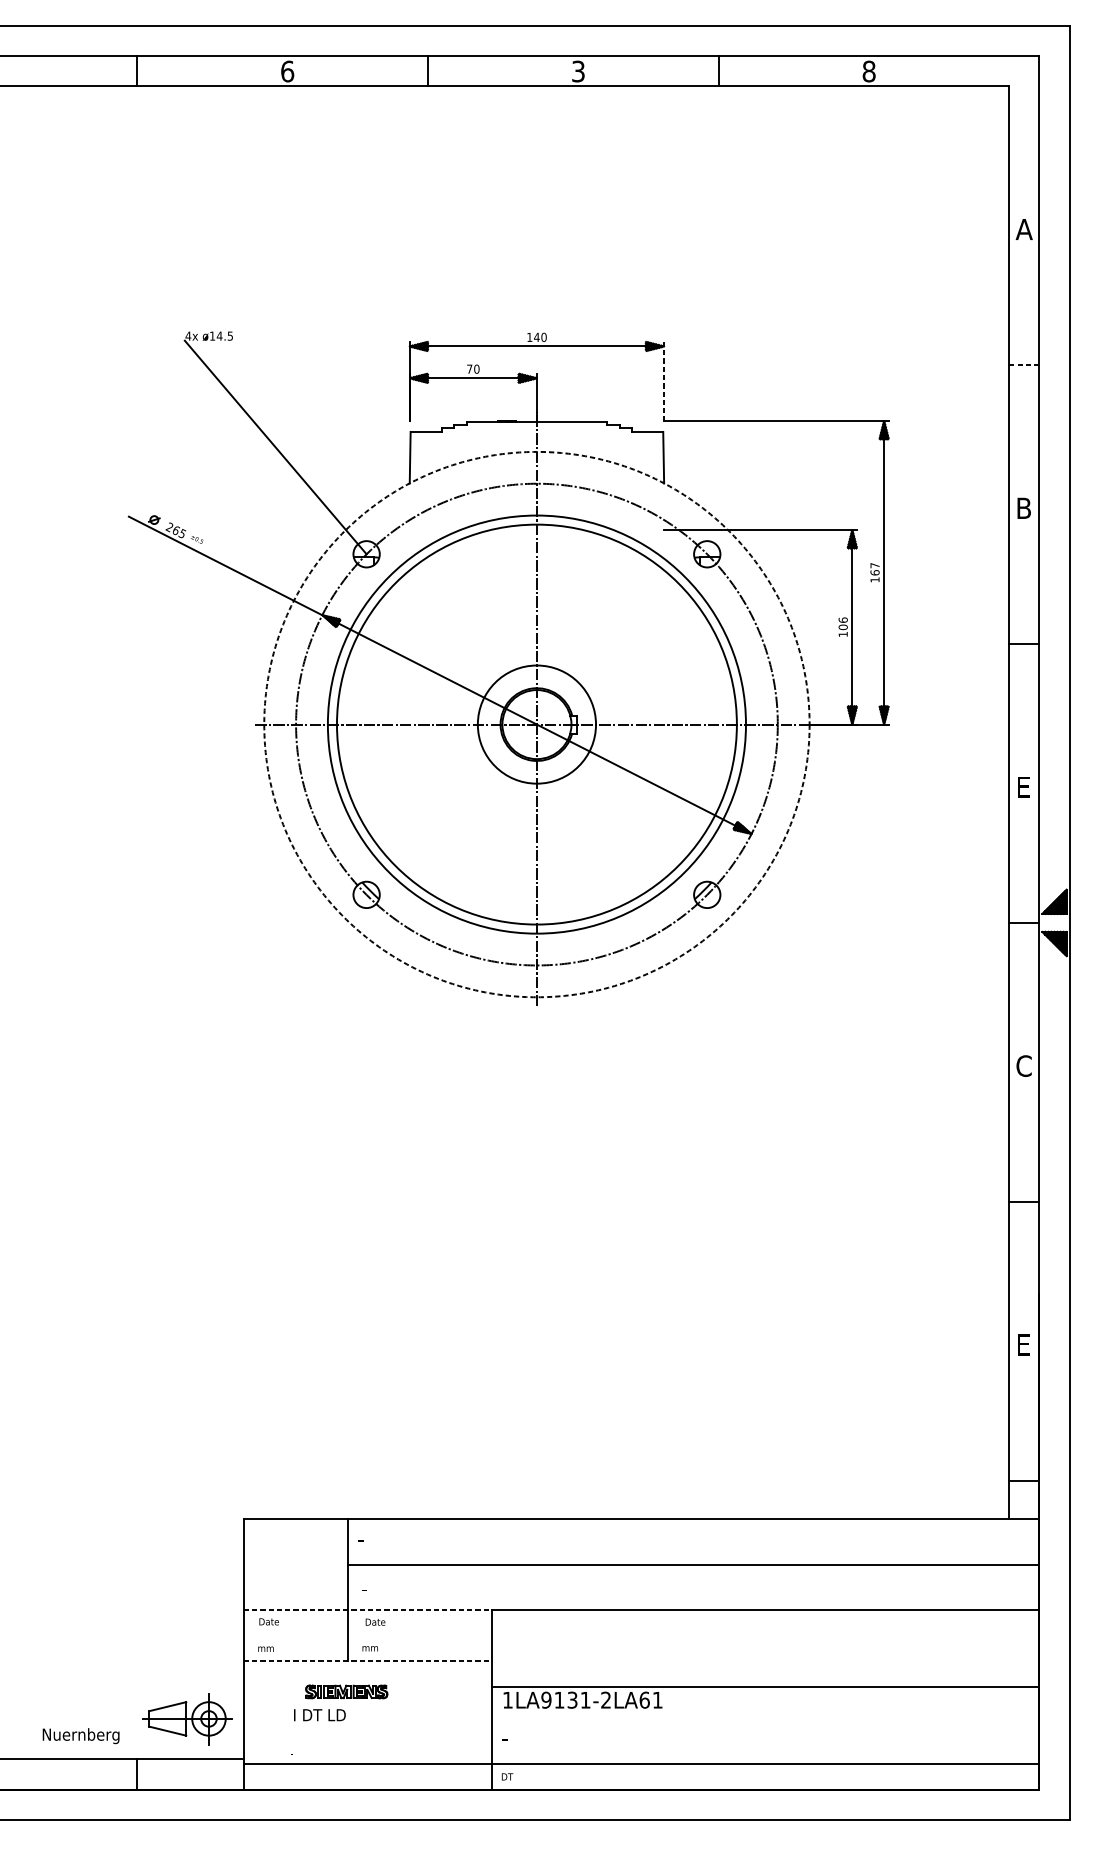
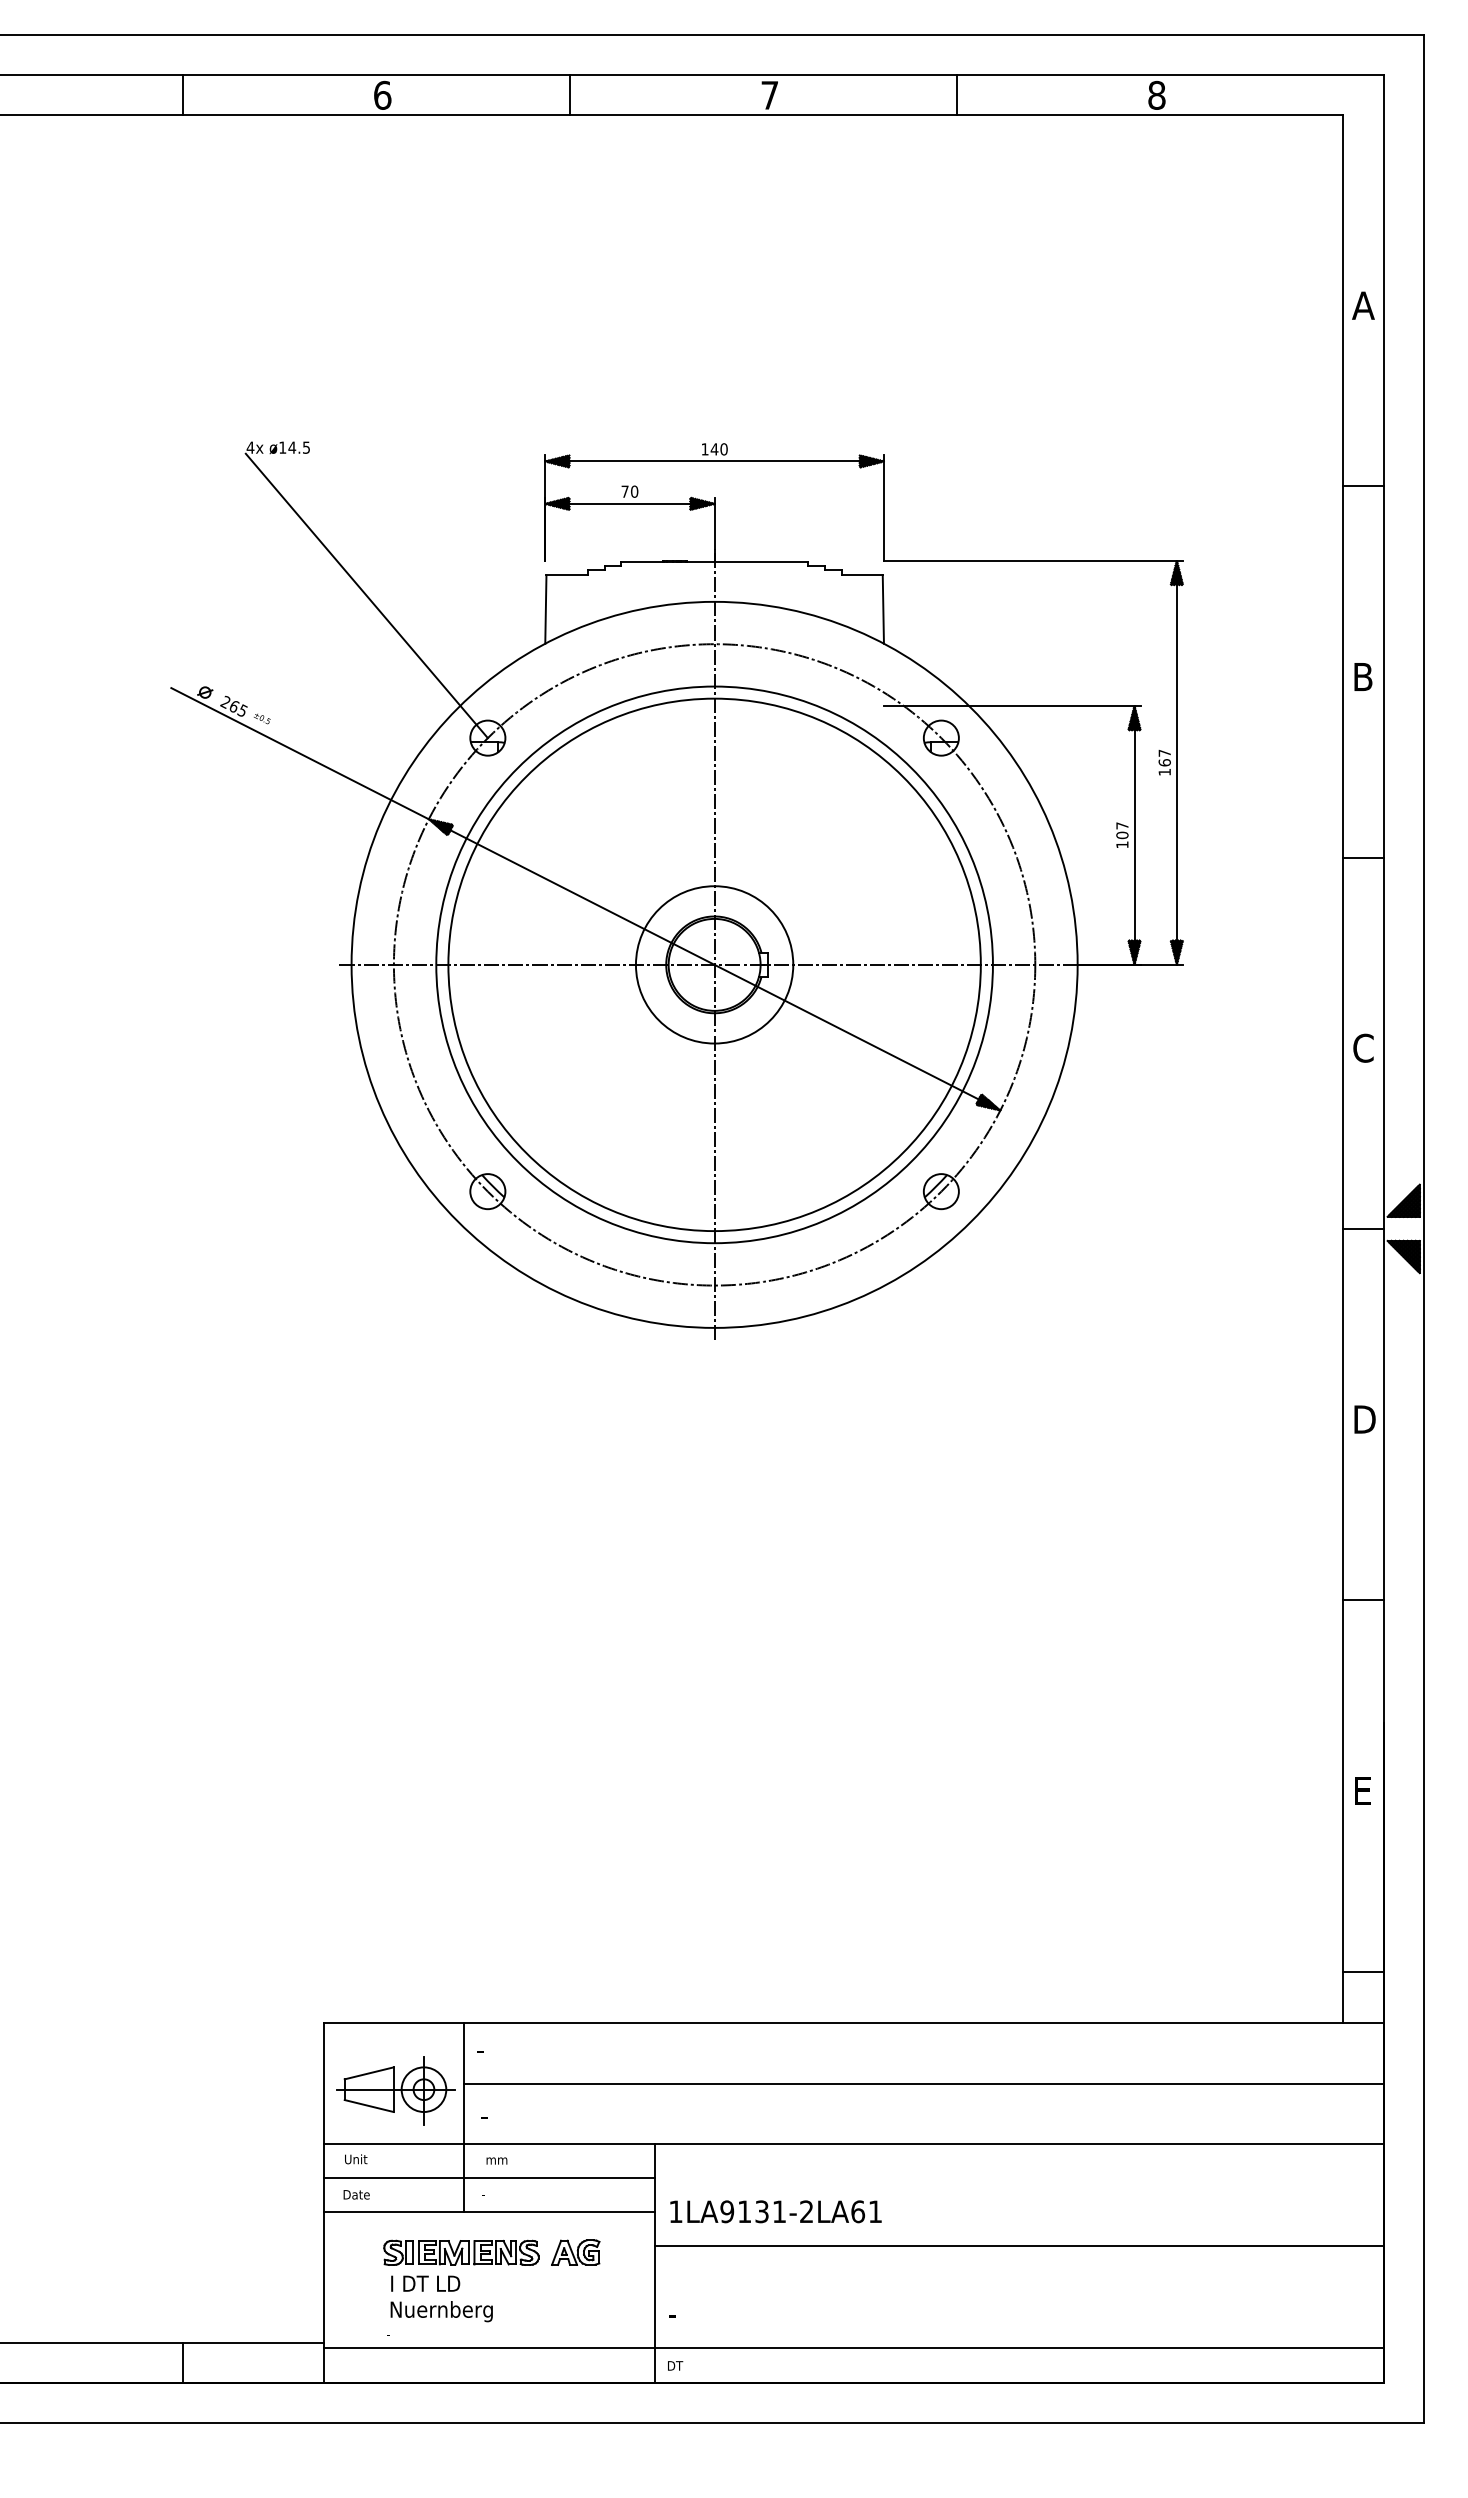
text: (578, 70) -> (769, 94), 3 -> 7
line: (1025, 365) -> (1364, 486), dashed -> solid
line: (664, 381) -> (884, 508), dashed -> solid
text: (843, 619) -> (1122, 825), 106 -> 107
circle: (536, 724) -> (714, 964), dashed -> solid
text: (1024, 786) -> (1363, 1047), E -> C
text: (1025, 1066) -> (1364, 1419), C -> D
line: (368, 1610) -> (490, 2144), dashed -> solid
text: (269, 1621) -> (358, 2159), Date -> Unit
text: (375, 1621) -> (499, 2159), Date -> mm
line: (367, 1636) -> (489, 2178), added
text: (267, 1648) -> (356, 2194), mm -> Date
text: (370, 1648) -> (492, 2194), mm -> -
line: (368, 1661) -> (490, 2212), dashed -> solid
part: (346, 1691) -> (461, 2252), size x1.43
part: (432, 1691) -> (575, 2252), added
text: (582, 1699) -> (775, 2211), moved
part: (187, 1719) -> (395, 2090), moved
text: (80, 1736) -> (441, 2311), moved

